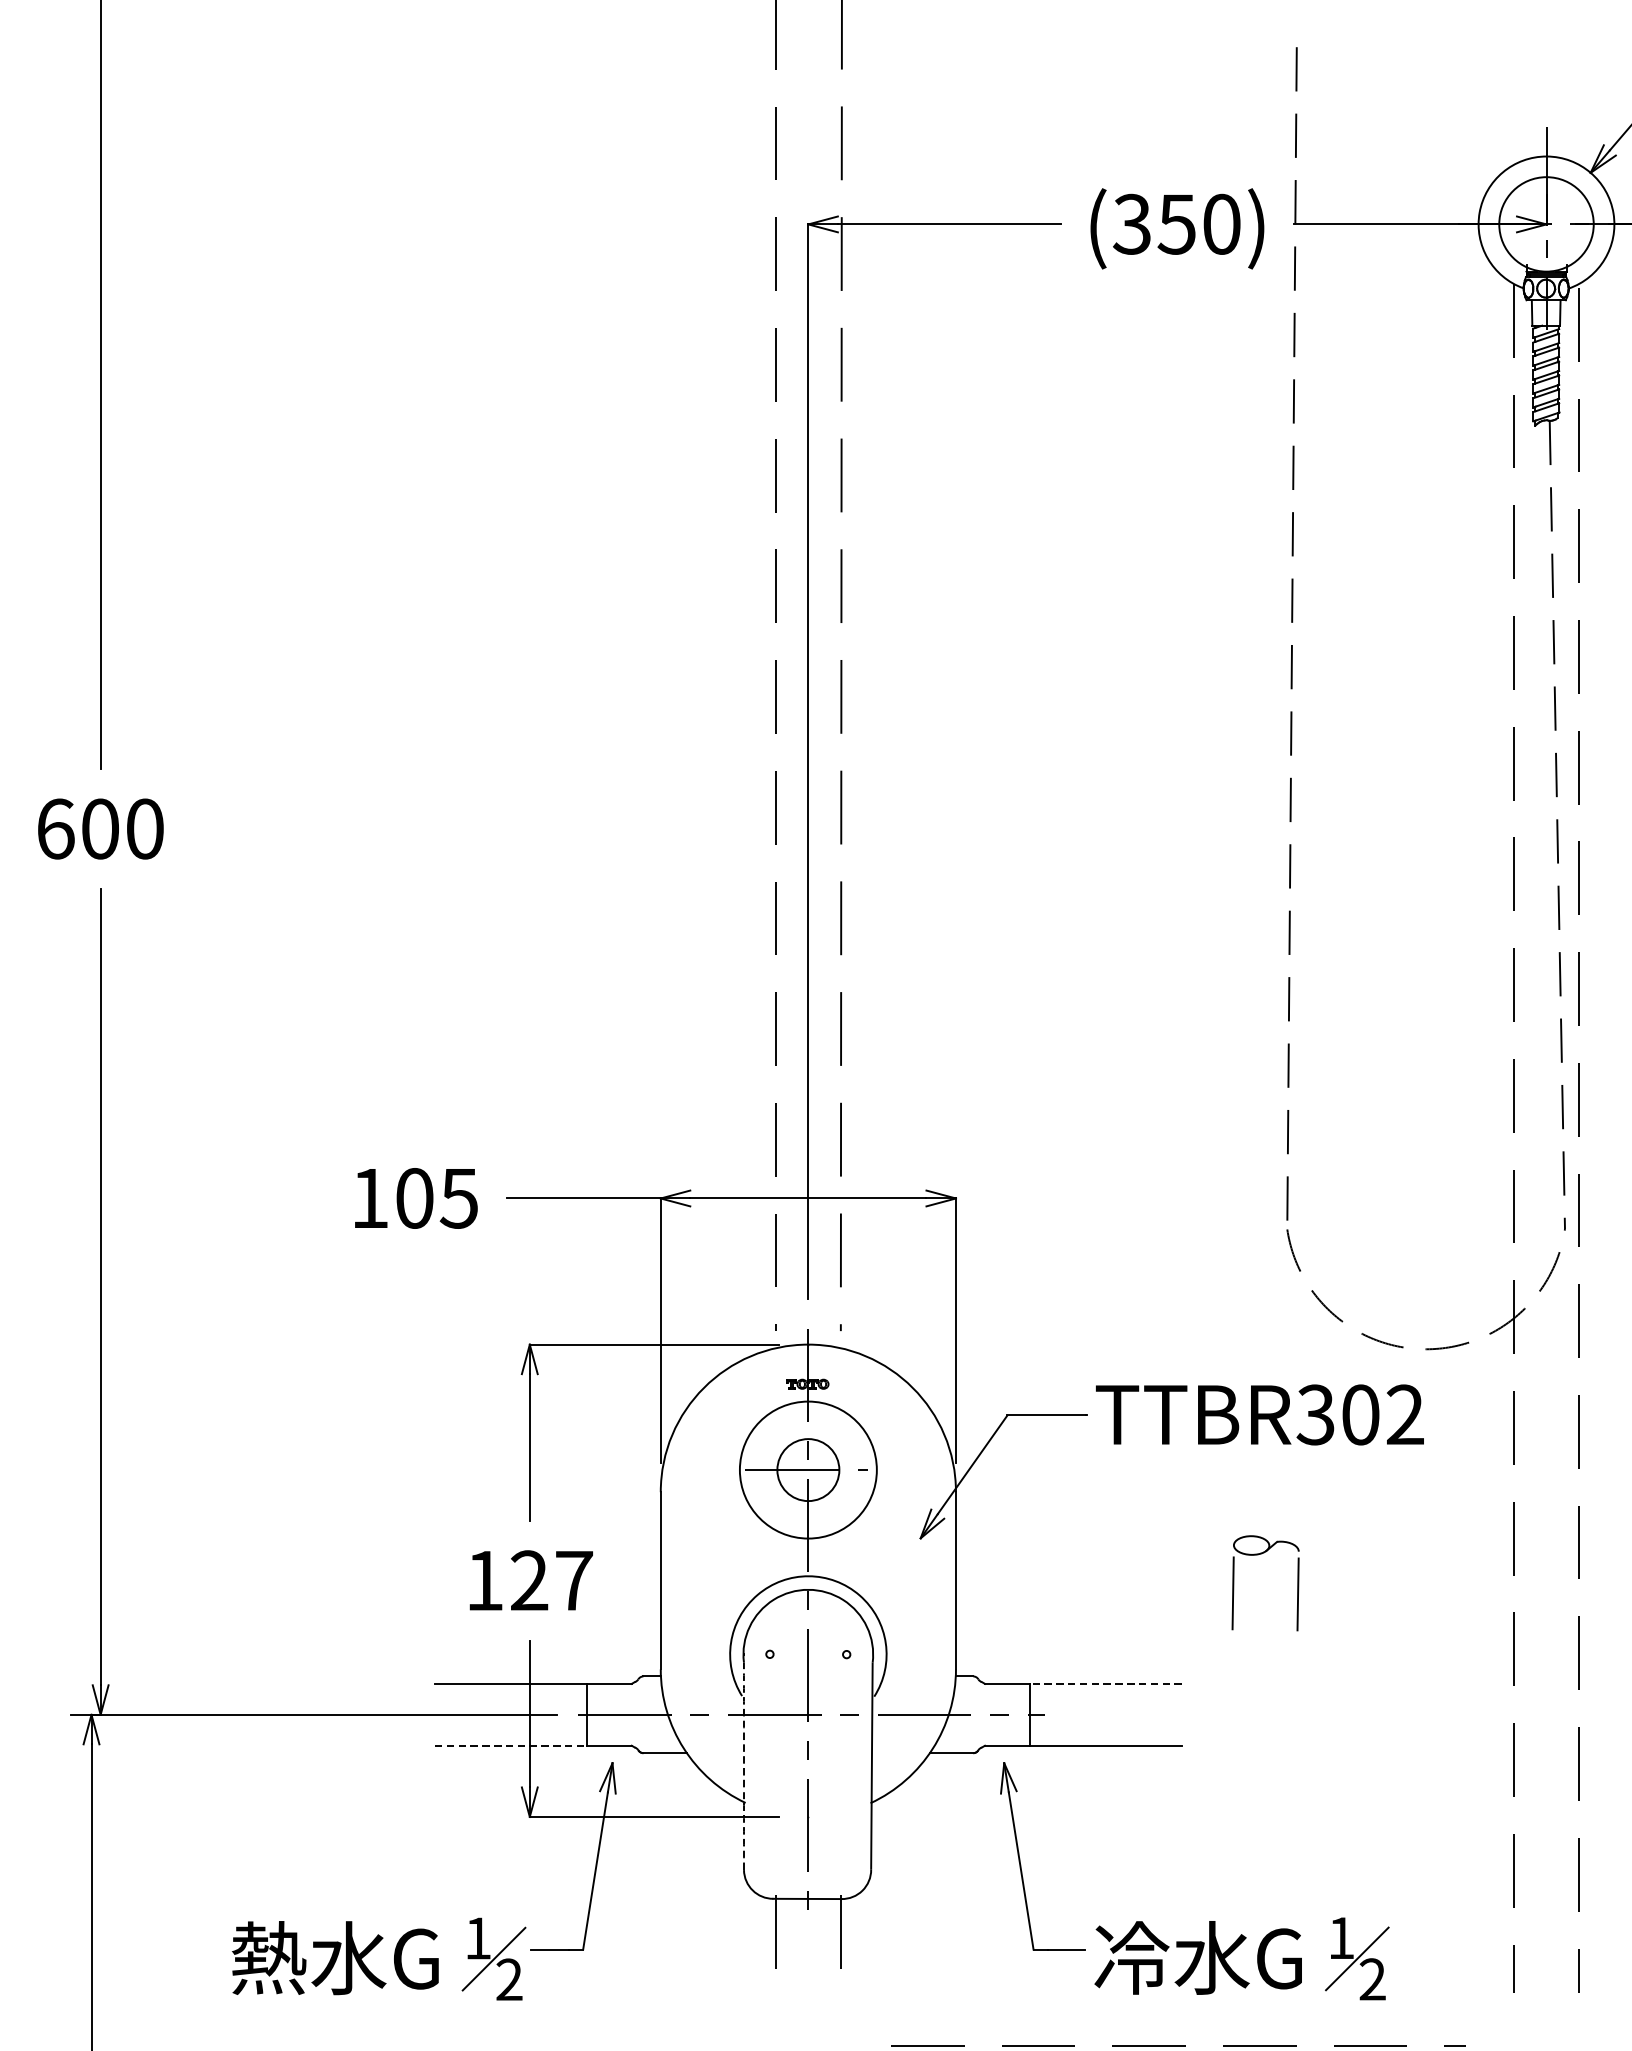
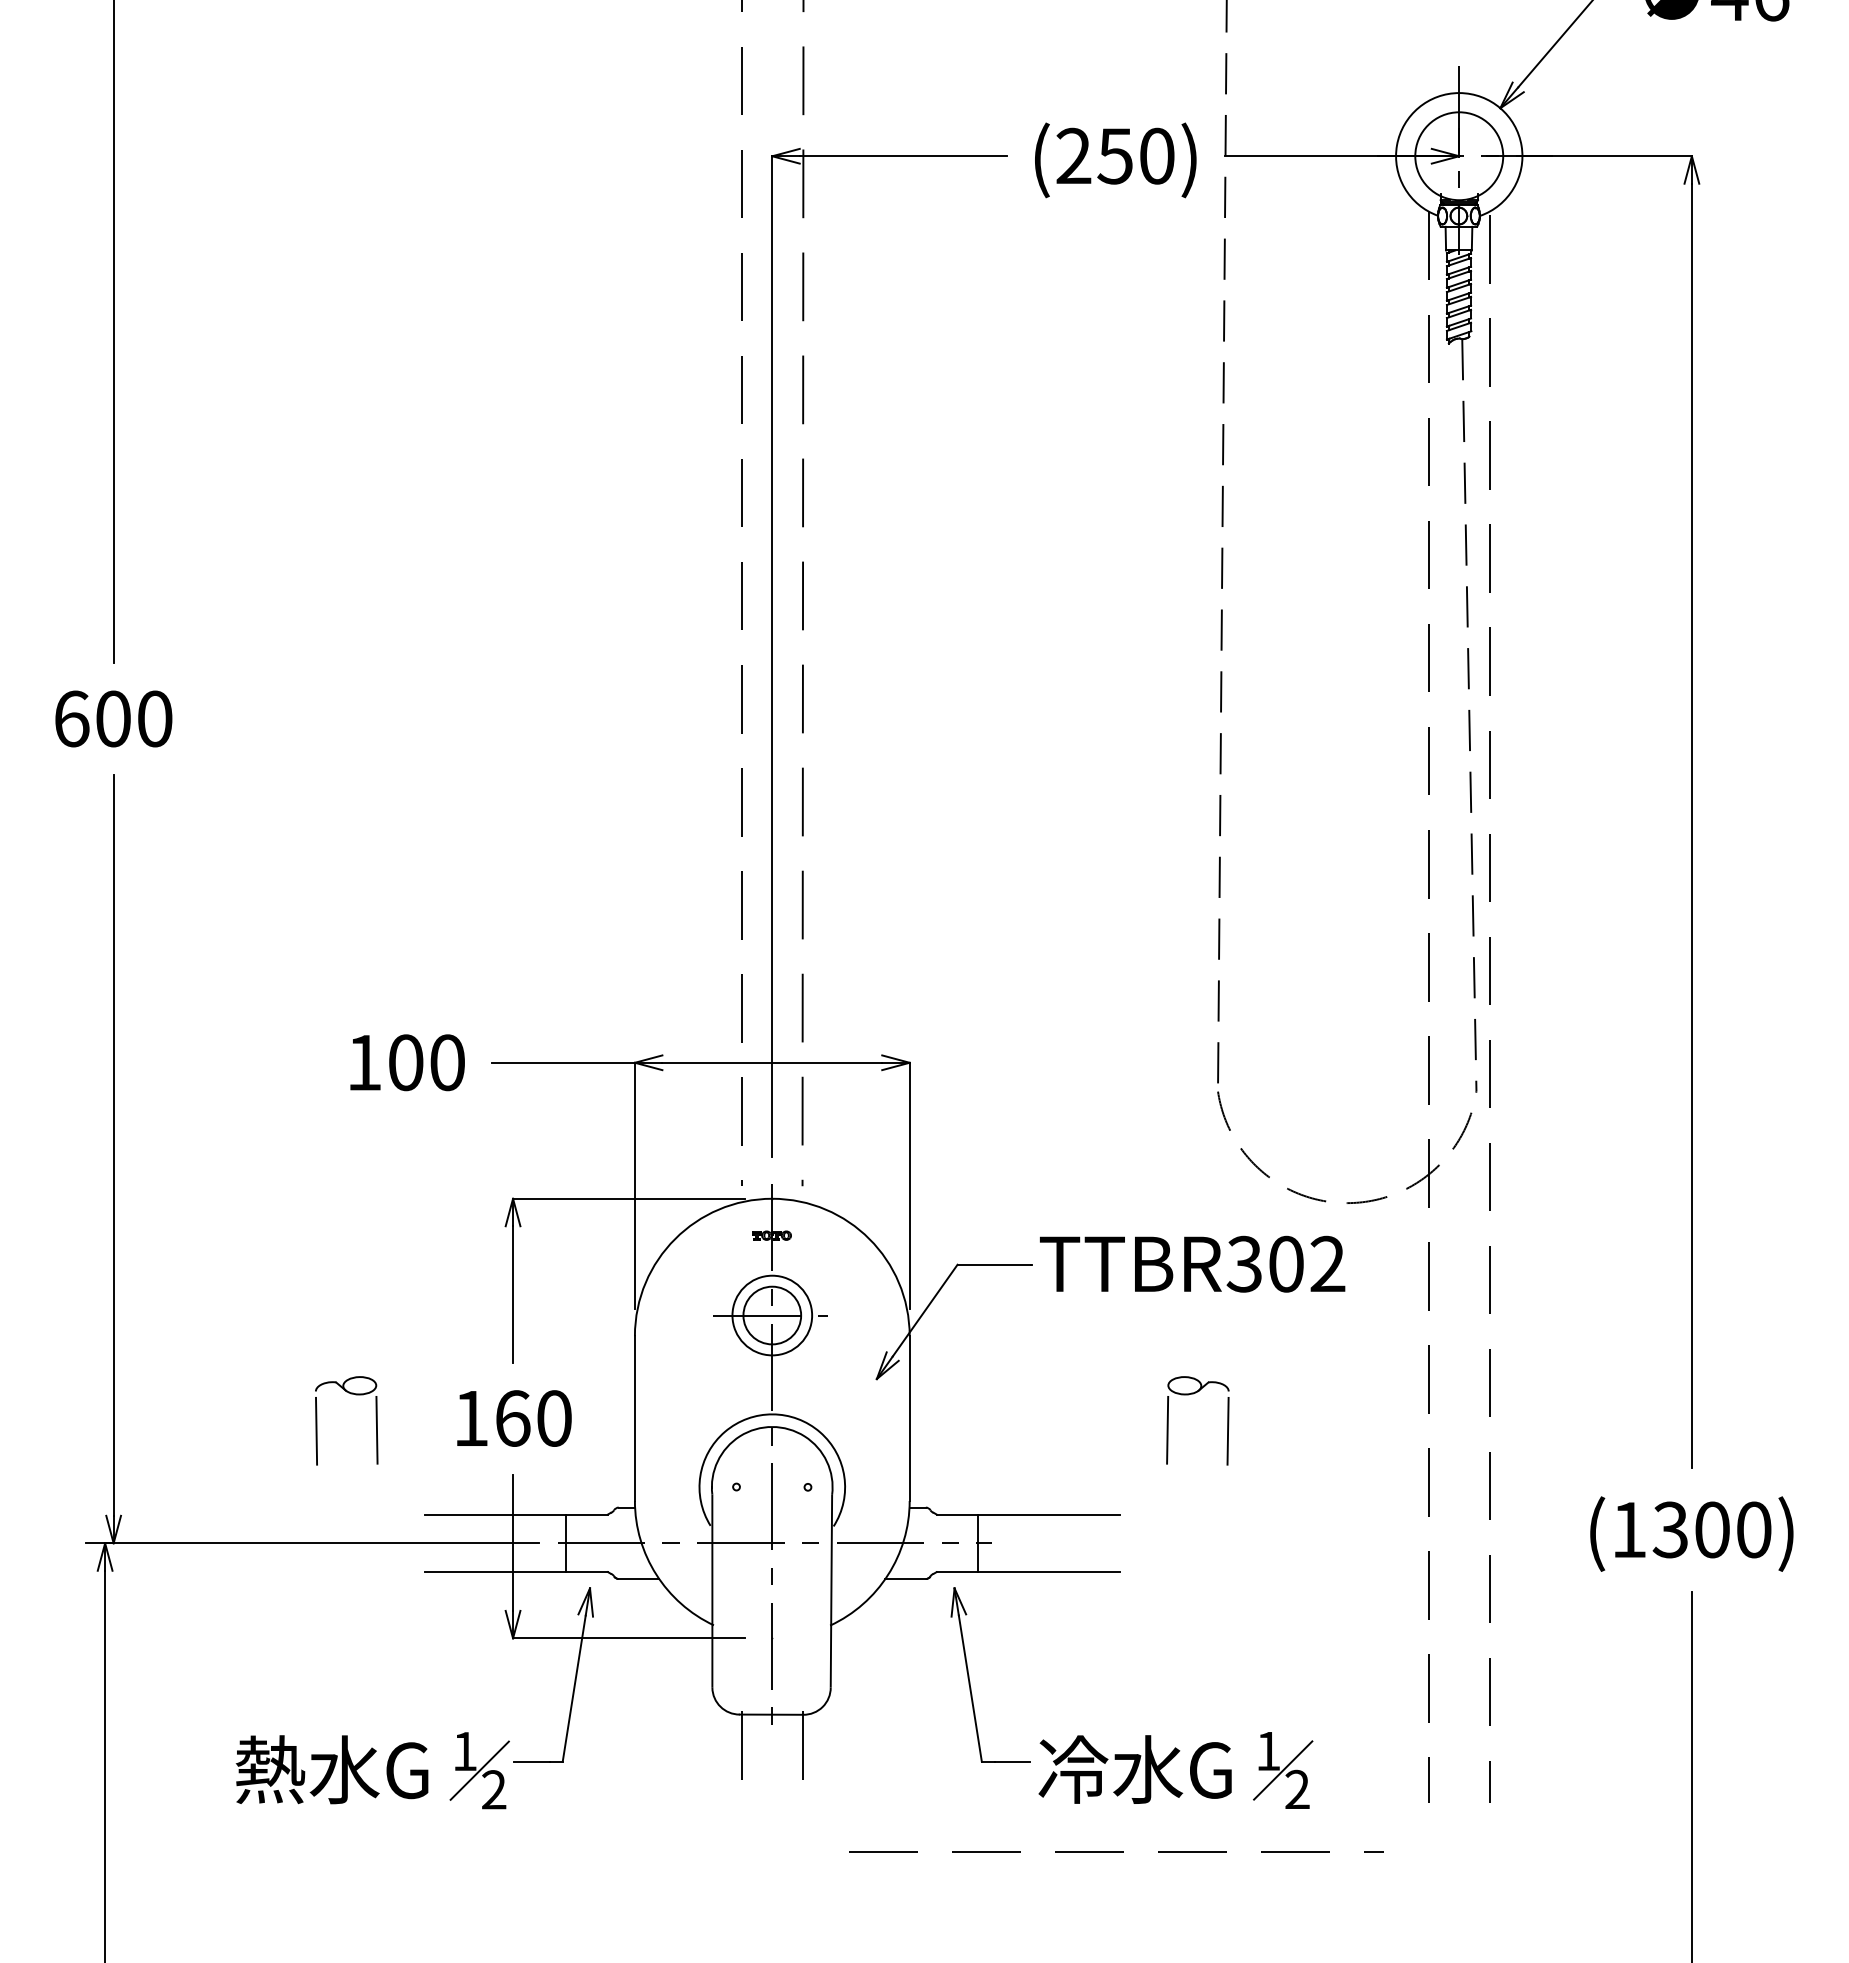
text: (1132, 224) -> (1073, 156), (350) -> (250)
text: (458, 1198) -> (446, 1062), 105 -> 100
circle: (808, 1470) -> (772, 1315), size x0.62
part: (355, 1554) -> (350, 1394), added
text: (551, 1580) -> (533, 1418), 127 -> 160
line: (1106, 1683) -> (1049, 1514), dashed -> solid
line: (510, 1746) -> (495, 1572), dashed -> solid
arc: (744, 1766) -> (712, 1591), dashed -> solid

